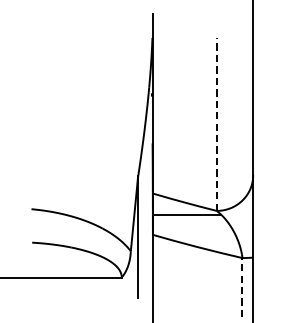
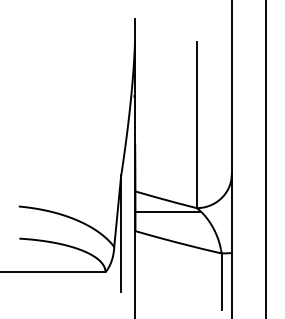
line: (216, 123) -> (196, 124), dashed -> solid
line: (242, 287) -> (221, 281), dashed -> solid

